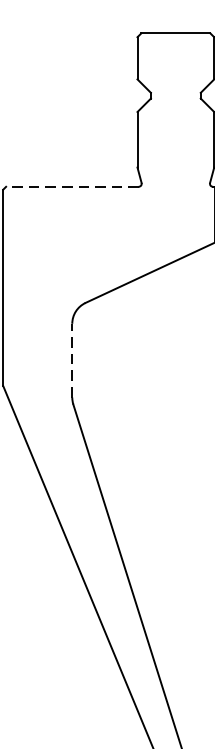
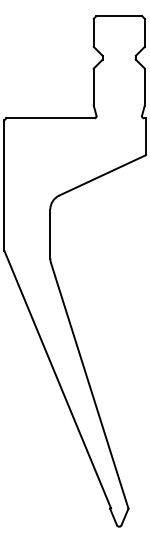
line: (70, 187) -> (49, 118), dashed -> solid
line: (72, 361) -> (50, 234), dashed -> solid

